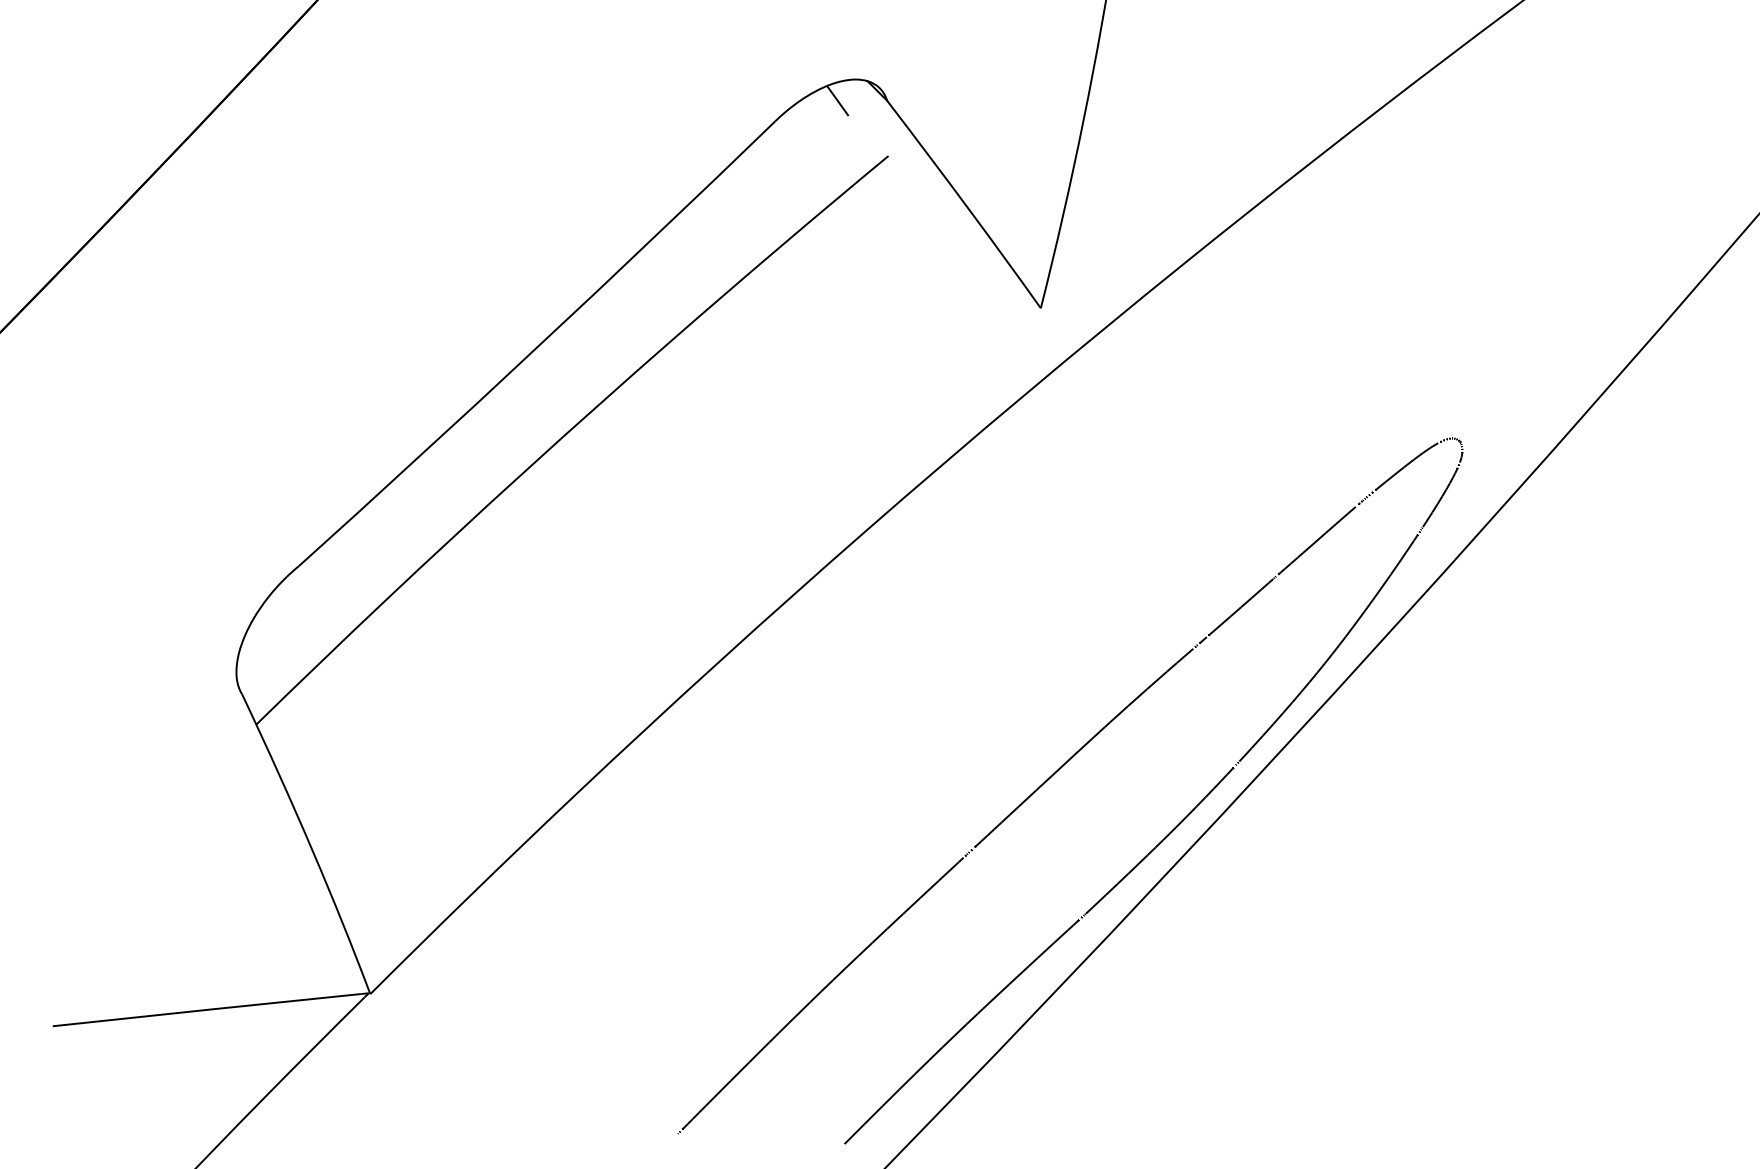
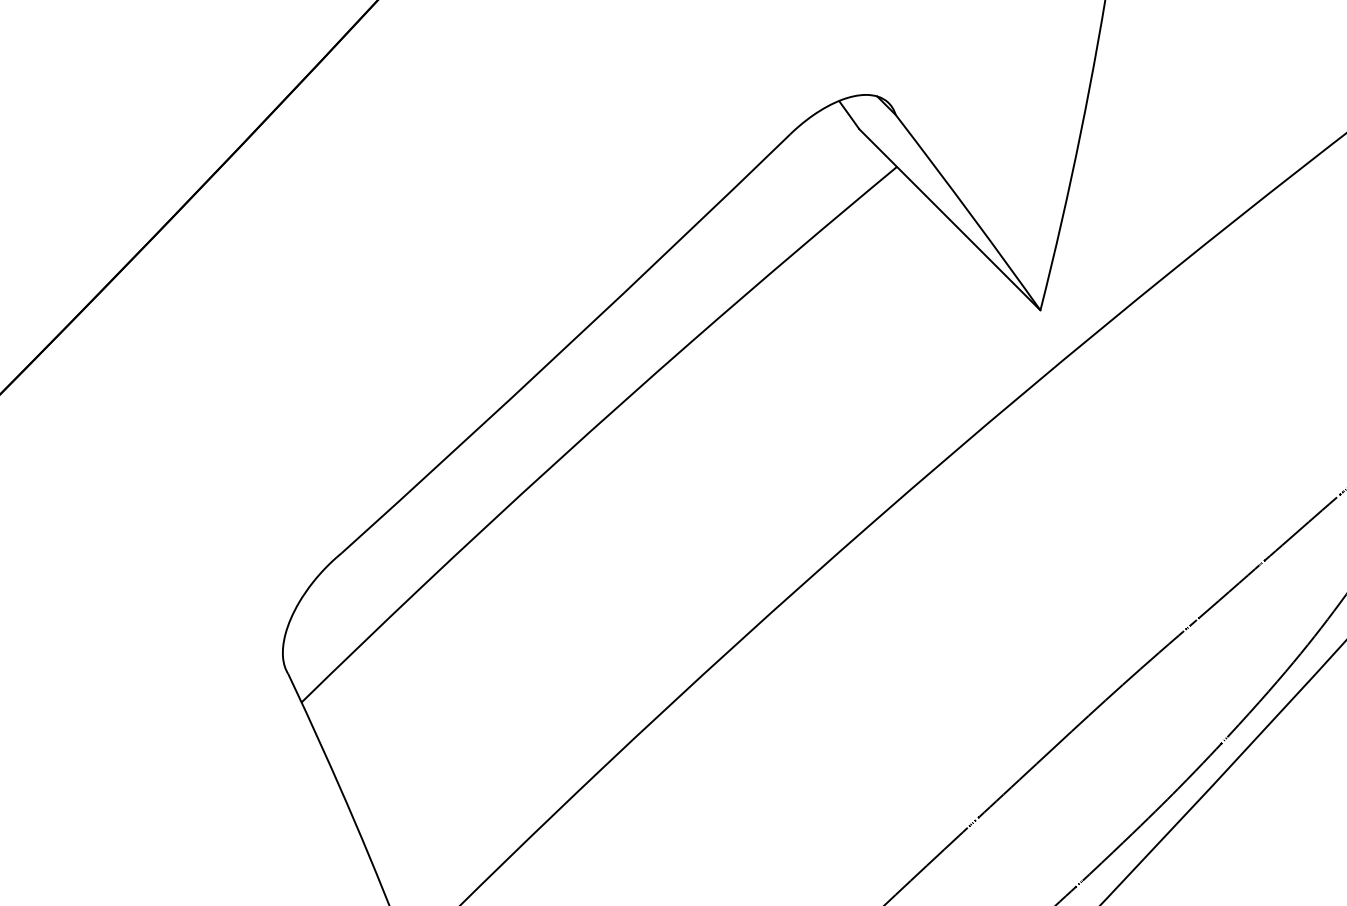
line: (944, 212) -> (949, 220), added

